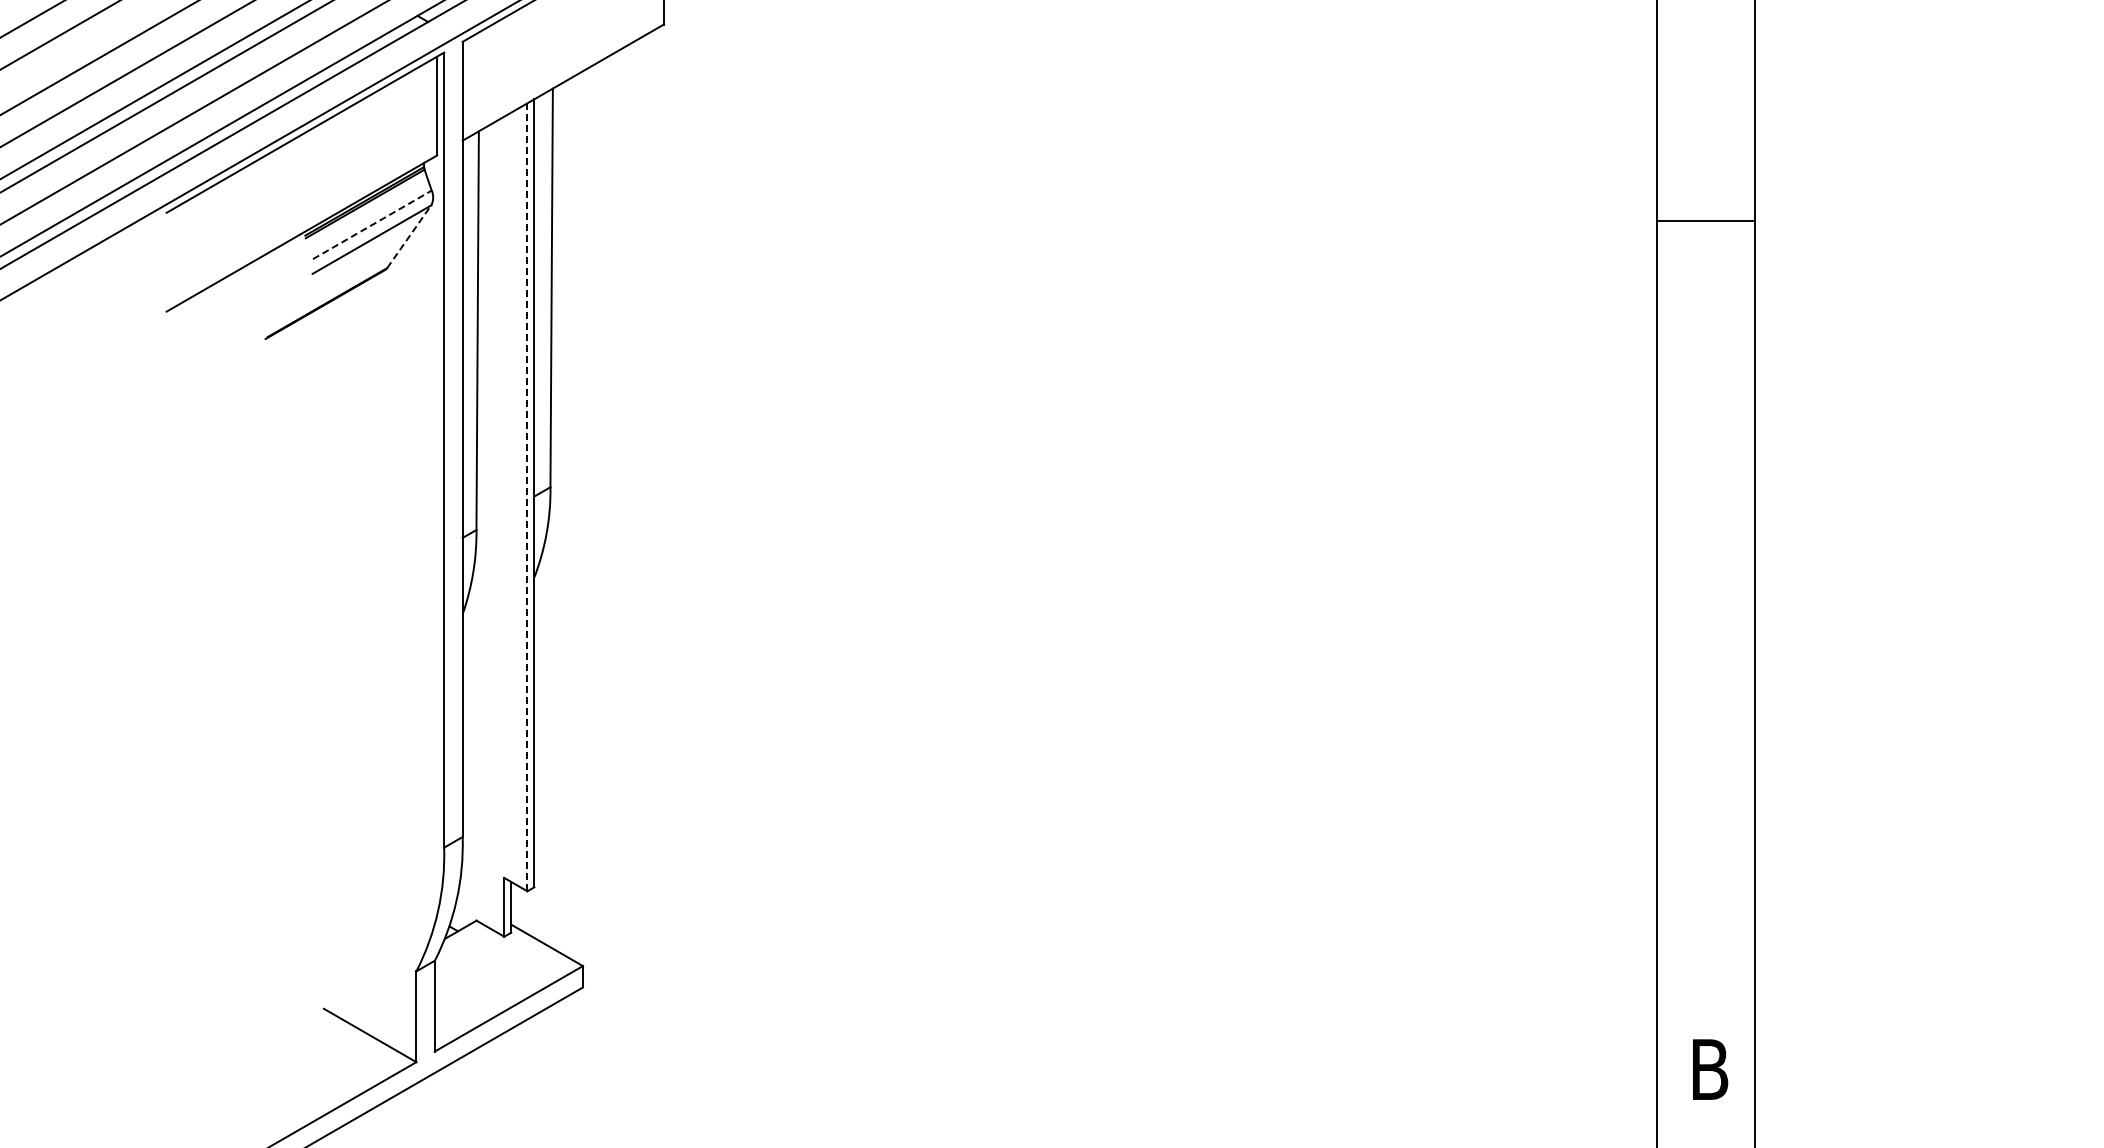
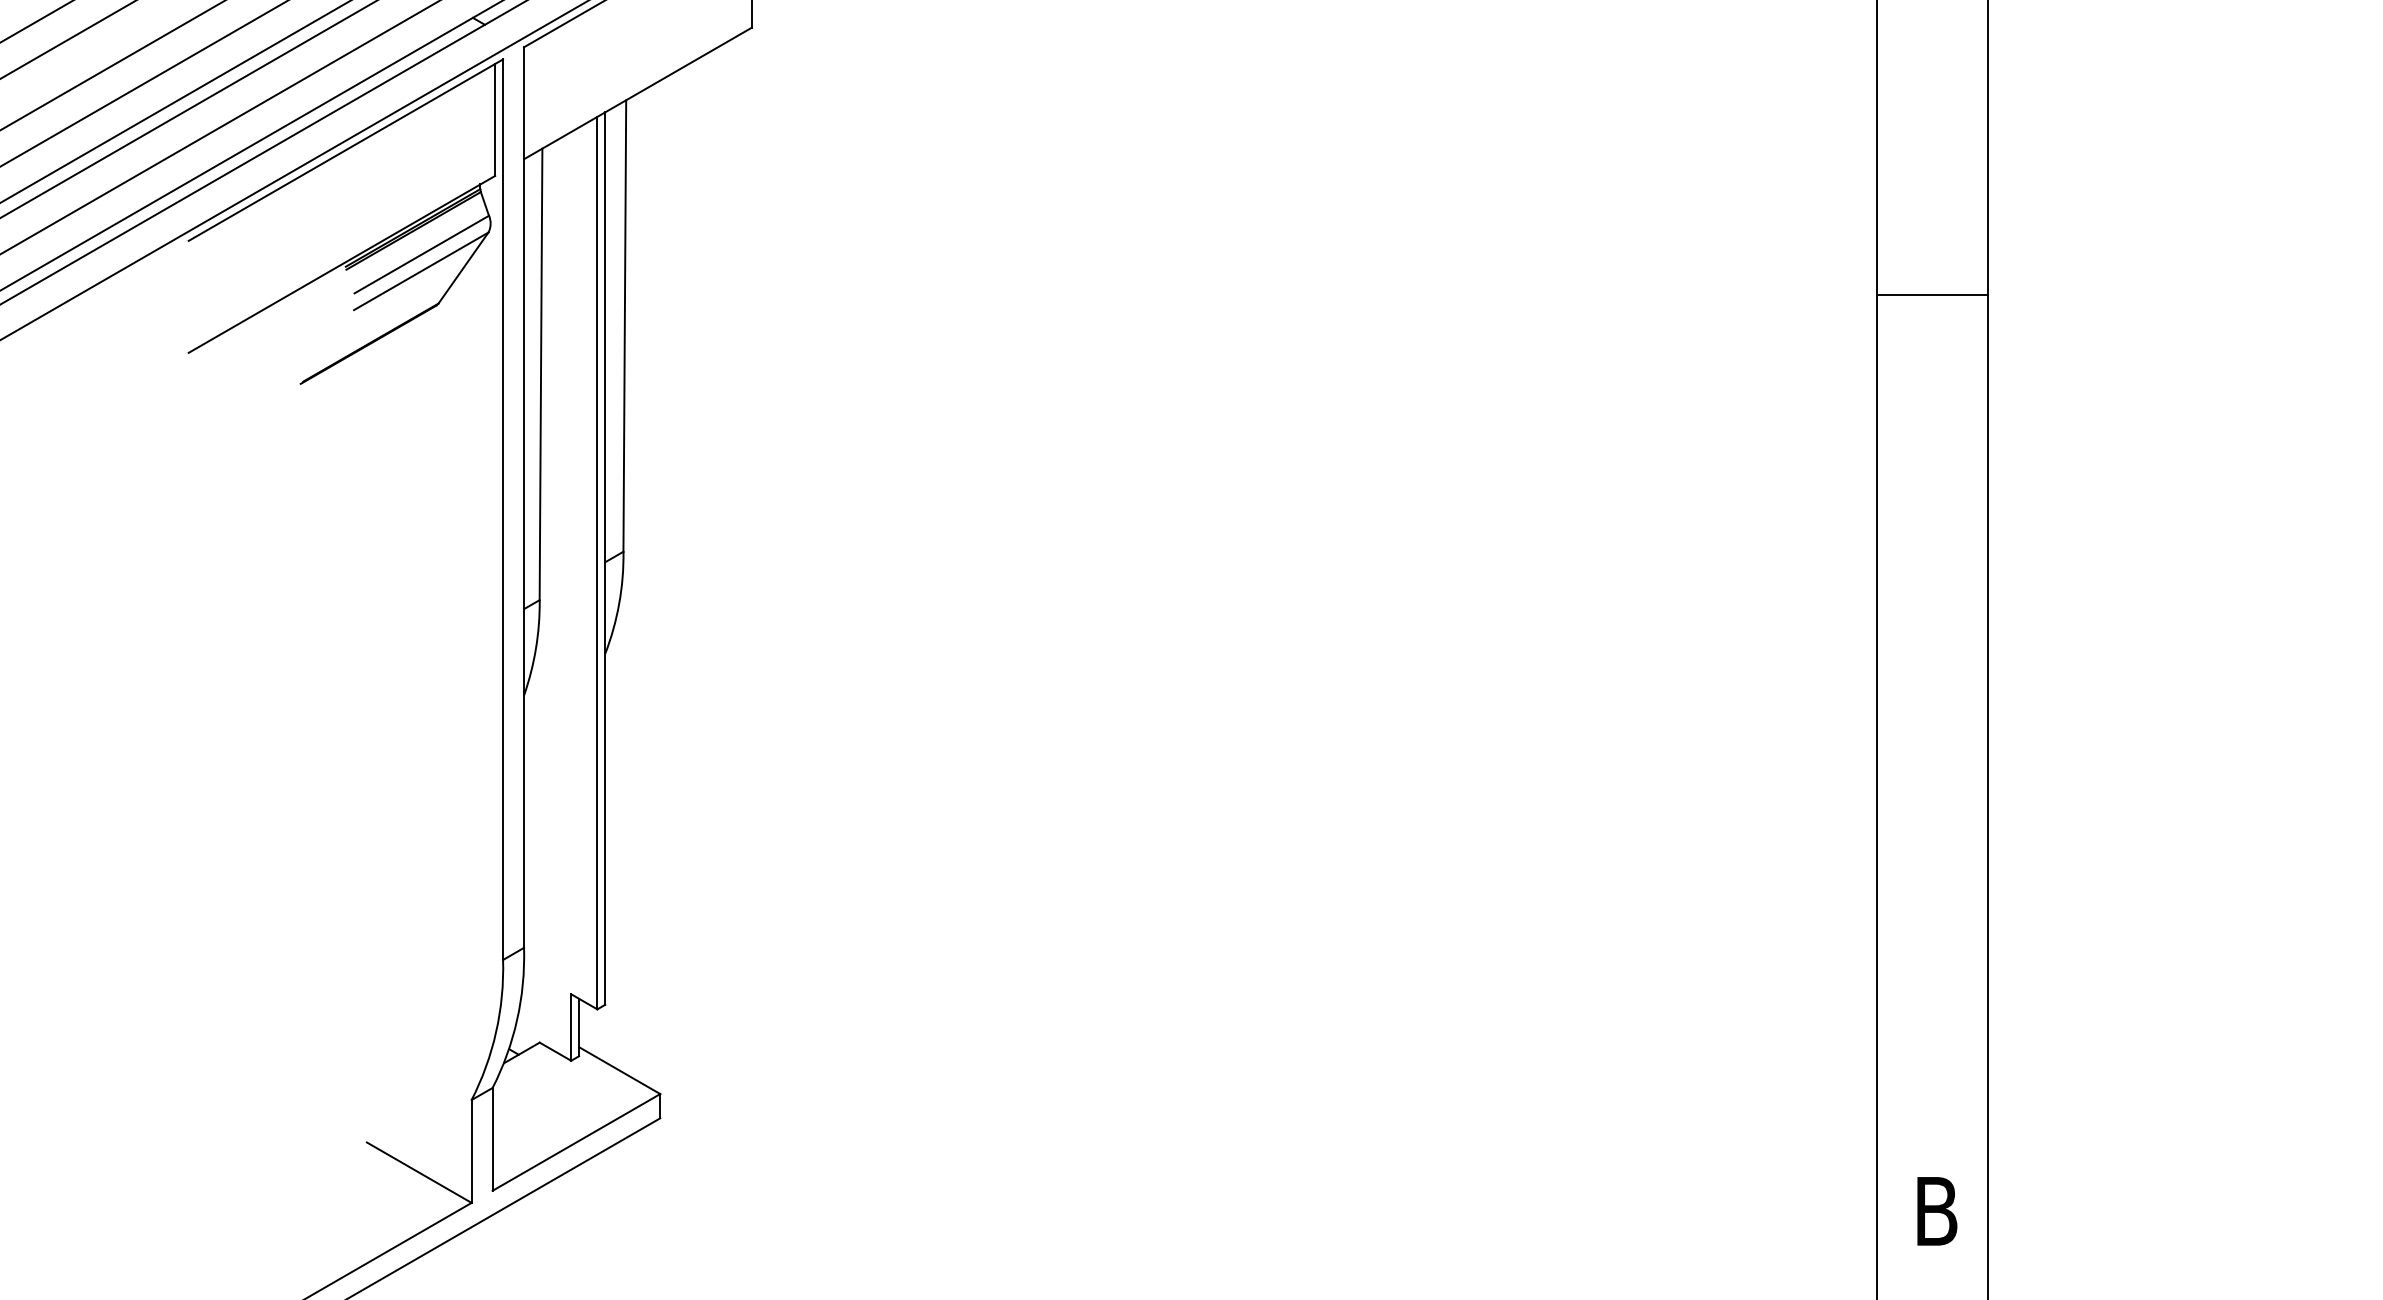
line: (1706, 221) -> (1932, 294), moved
line: (372, 224) -> (421, 254), dashed -> solid
line: (409, 236) -> (463, 267), dashed -> solid
line: (527, 497) -> (597, 563), dashed -> solid

